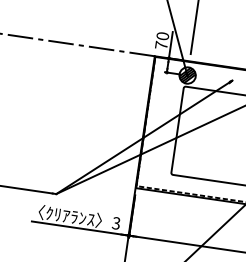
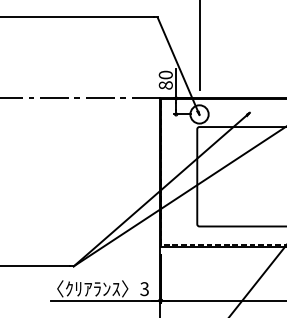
text: (161, 45) -> (165, 85), 70 -> 80
hatch: (187, 75) -> (199, 114), removed

